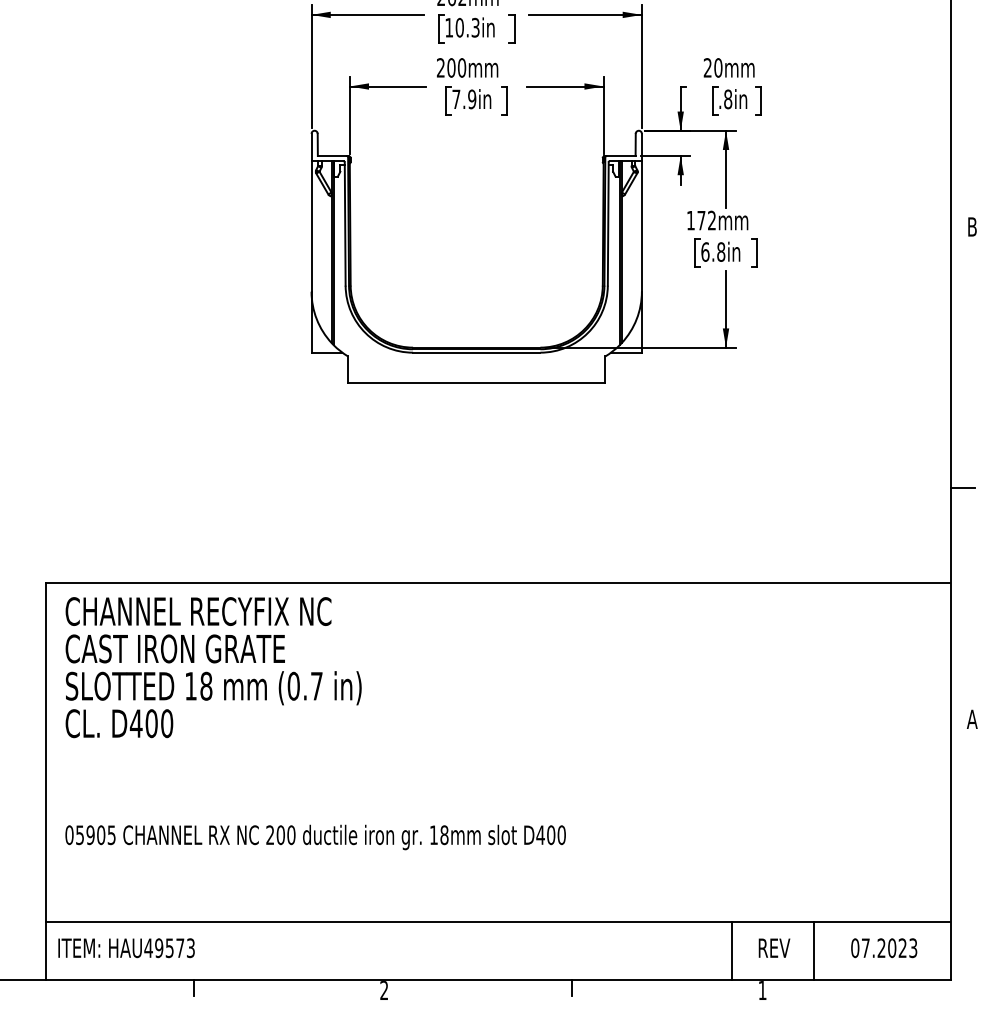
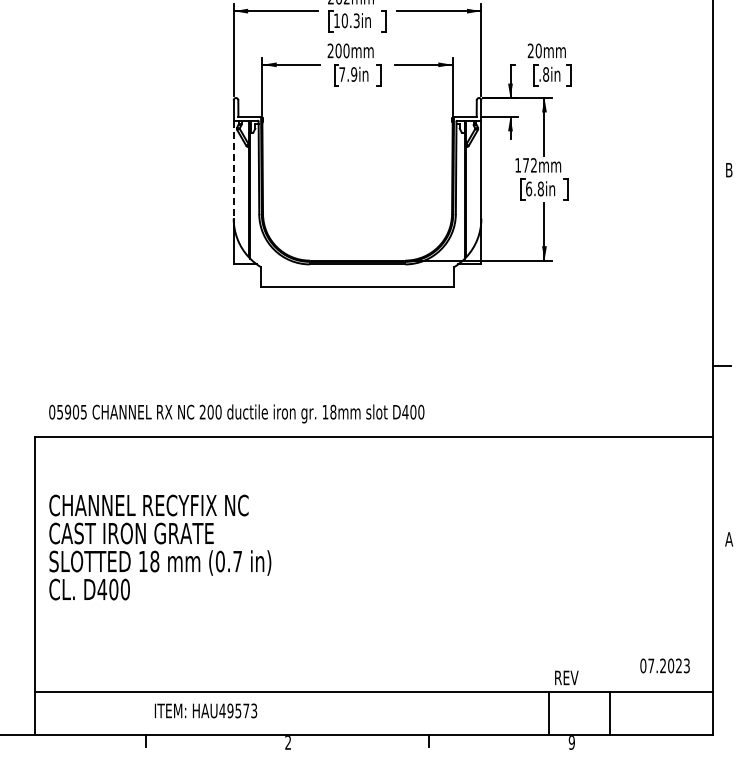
line: (311, 226) -> (233, 169), solid -> dashed
text: (213, 667) -> (160, 547), moved
text: (315, 836) -> (236, 413), moved
text: (125, 947) -> (205, 710), moved
text: (774, 947) -> (566, 677), moved
text: (883, 947) -> (664, 665), moved
text: (762, 990) -> (571, 742), 1 -> 9

